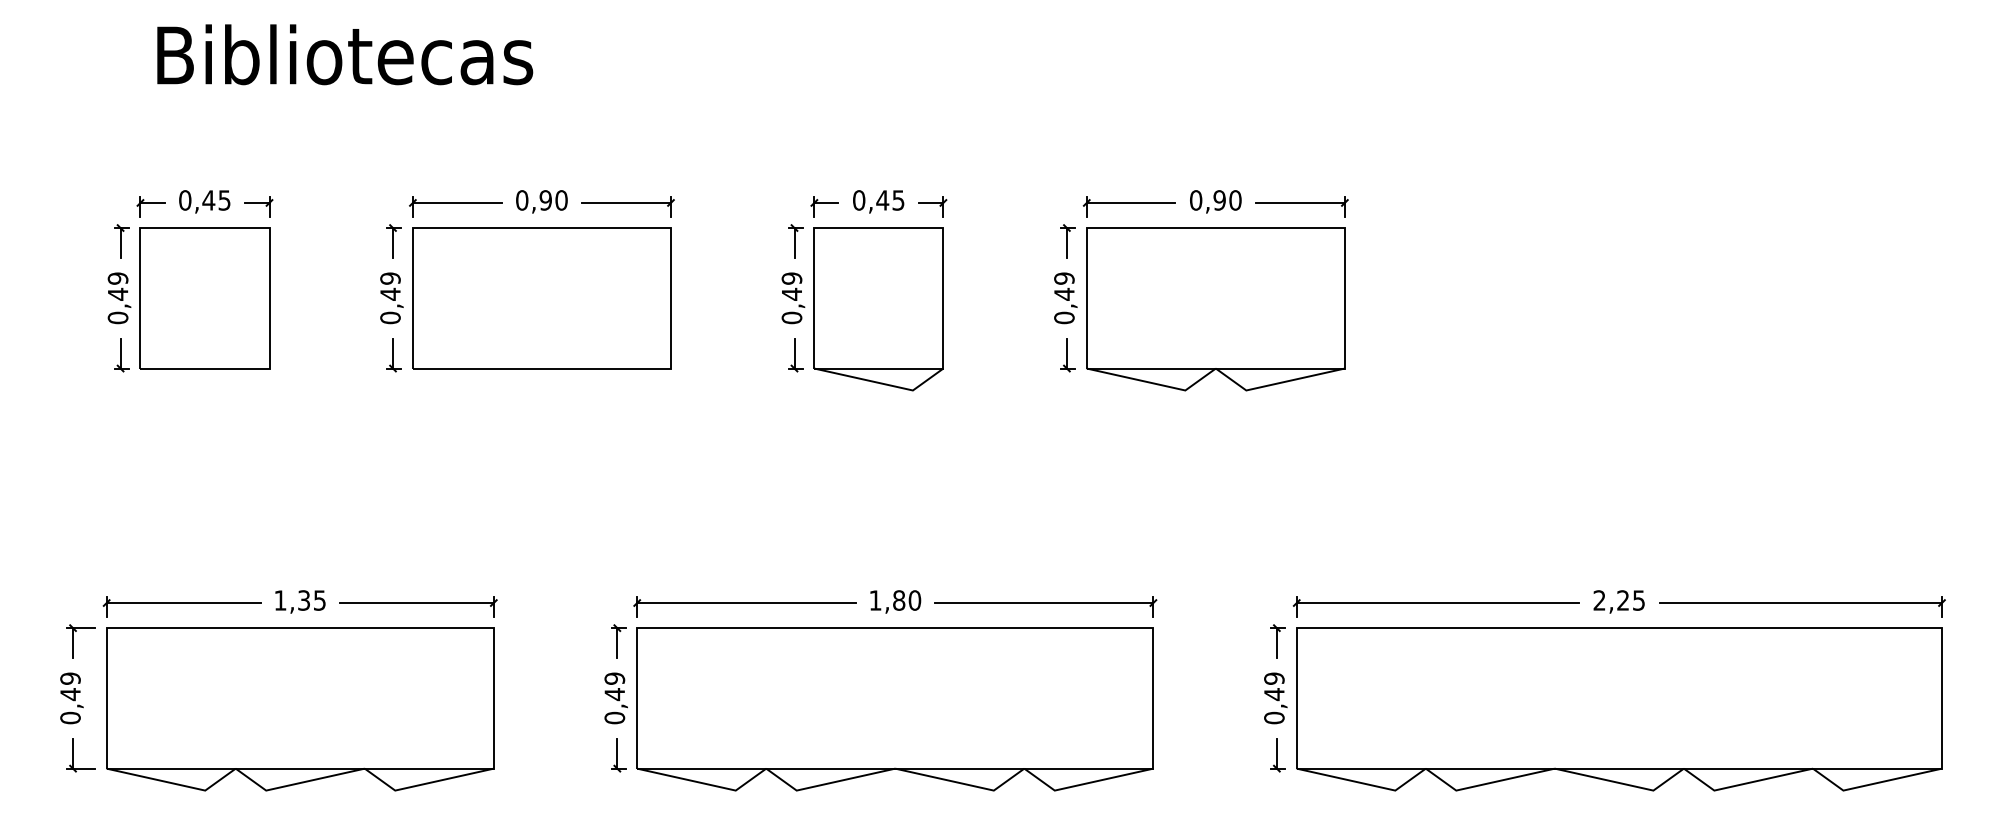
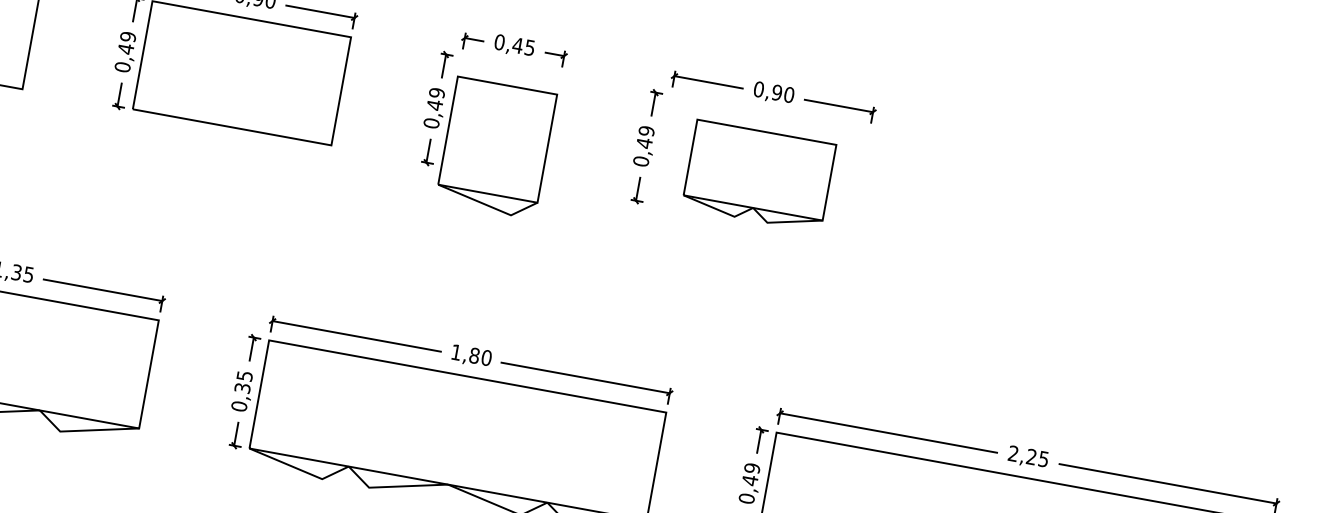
part: (878, 309) -> (495, 148), moved
part: (1215, 309) -> (758, 176), size x0.7
text: (614, 686) -> (243, 382), 0,49 -> 0,35

